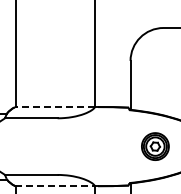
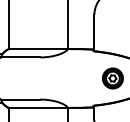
line: (55, 107) -> (38, 49), dashed -> solid
line: (54, 185) -> (37, 107), dashed -> solid

